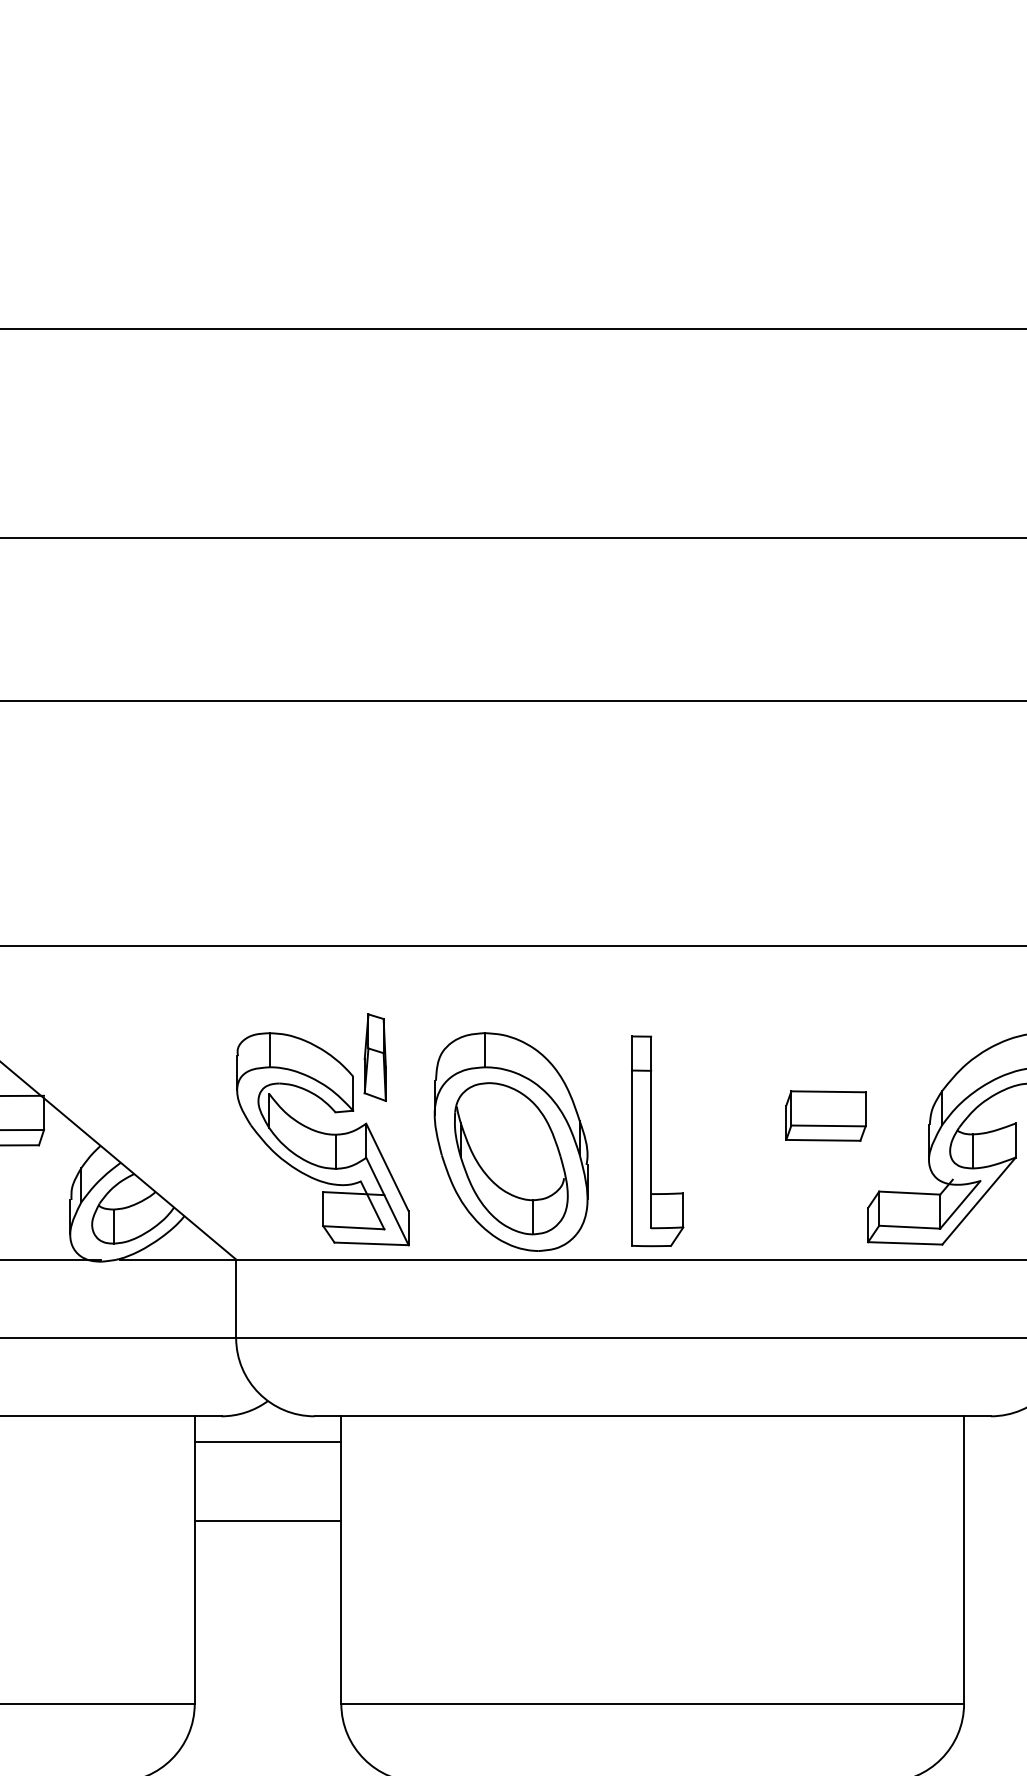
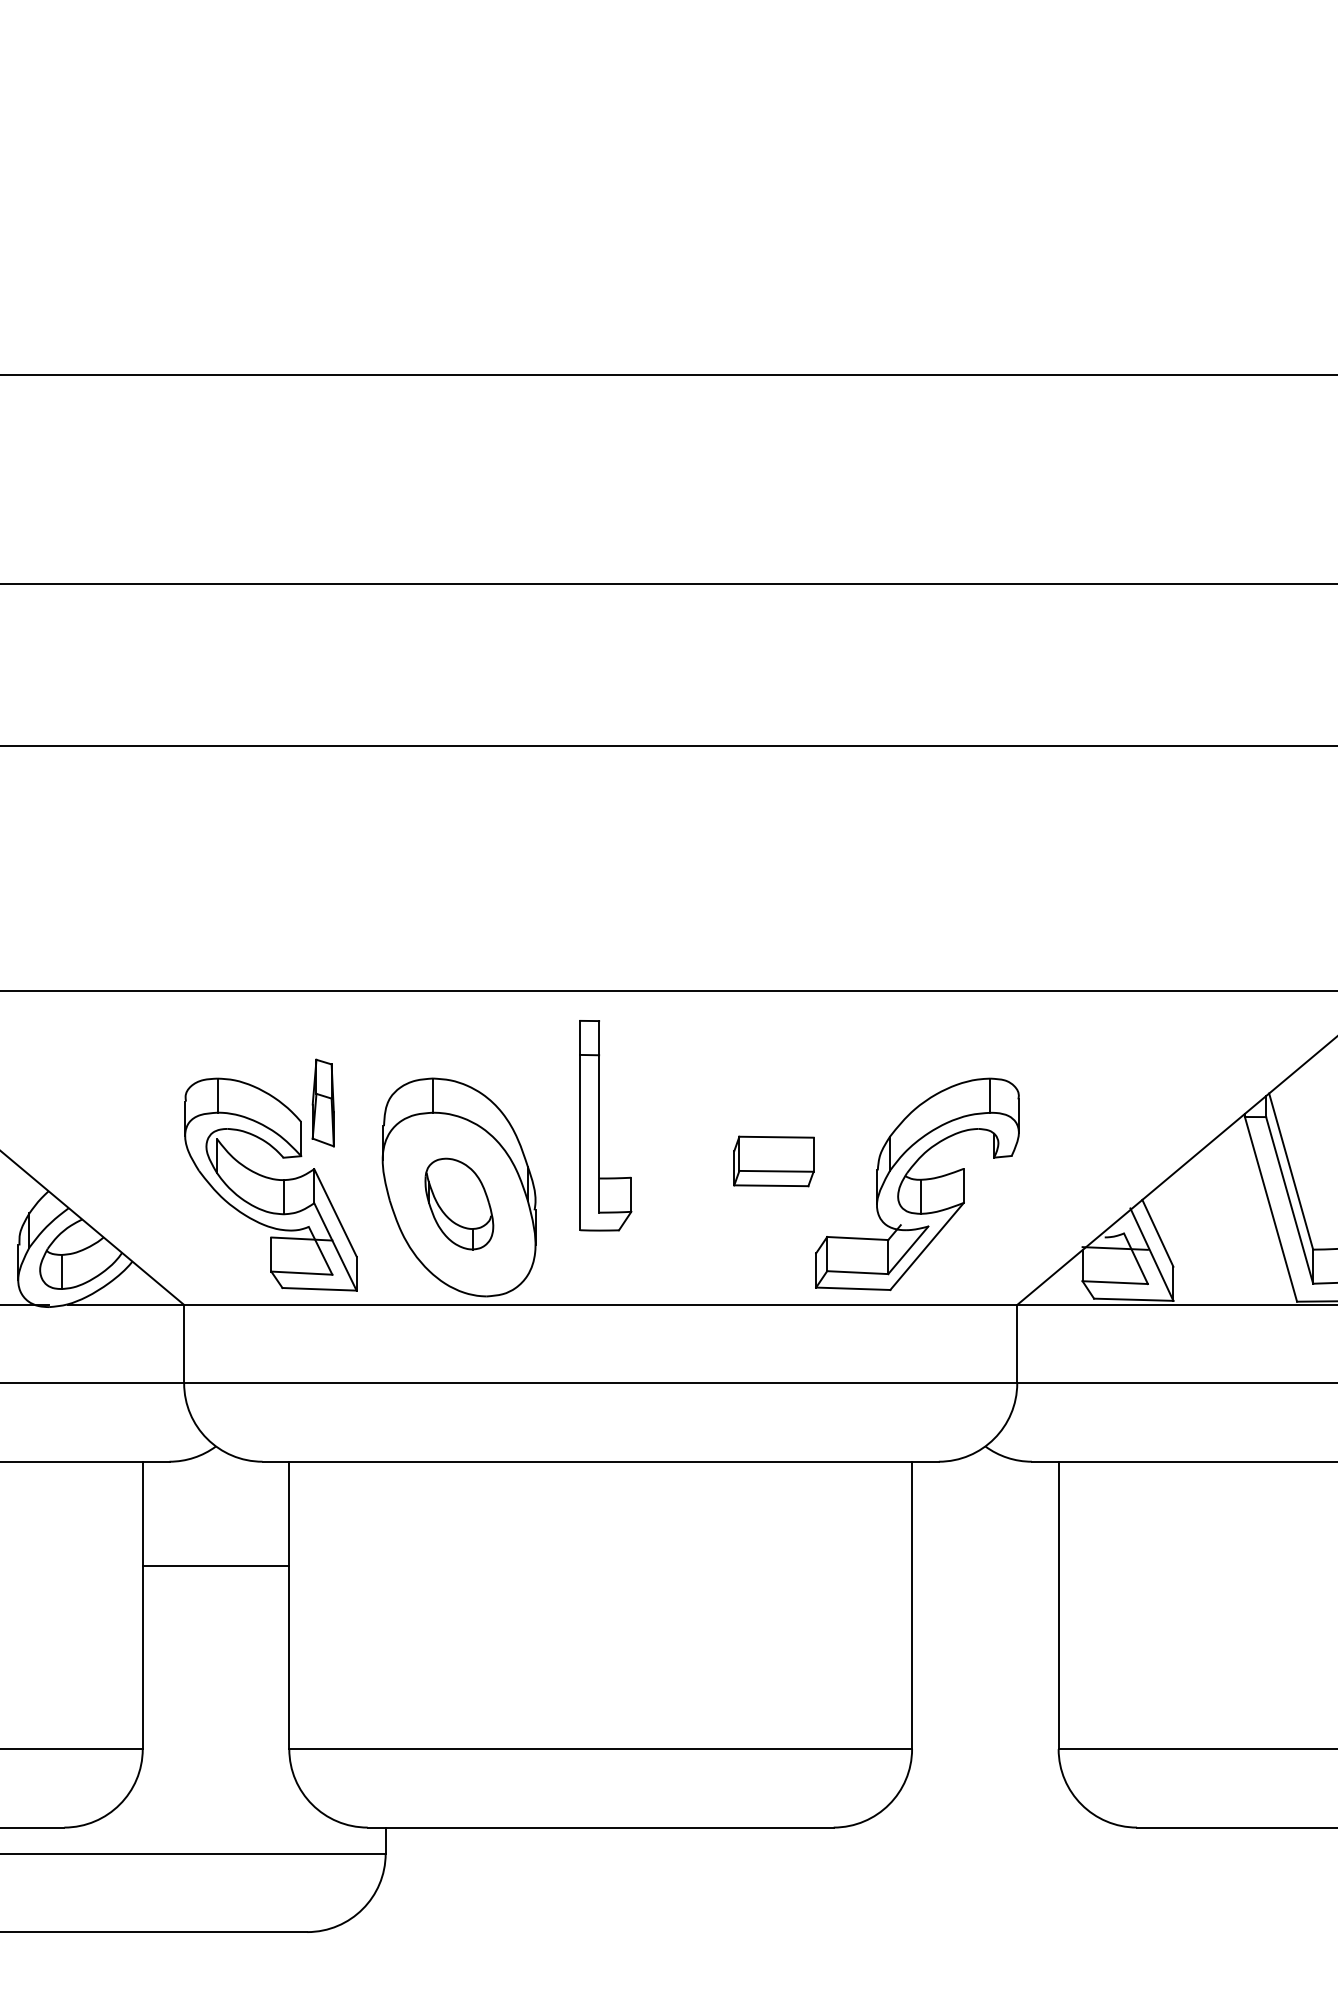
part: (657, 1141) -> (605, 1125), moved
part: (511, 1158) -> (459, 1203), size x0.6
line: (267, 1442) -> (215, 1487), removed

